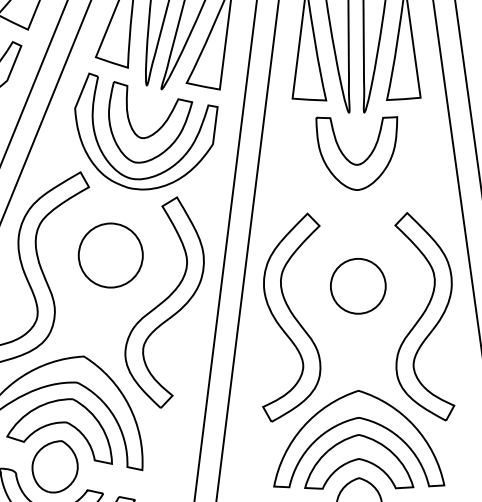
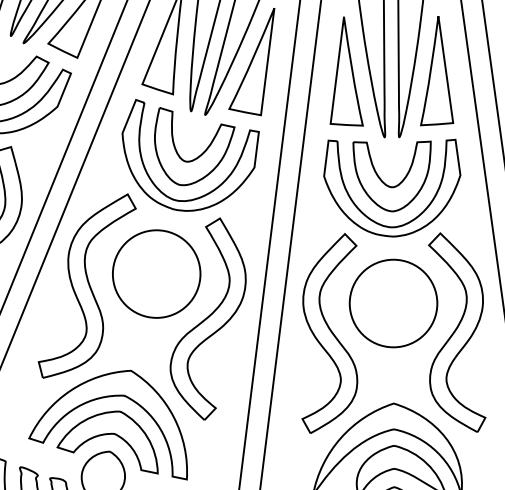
part: (379, 197) -> (413, 218), added
circle: (110, 254) -> (156, 273), size x1.43
circle: (358, 286) -> (393, 303), size x1.67

